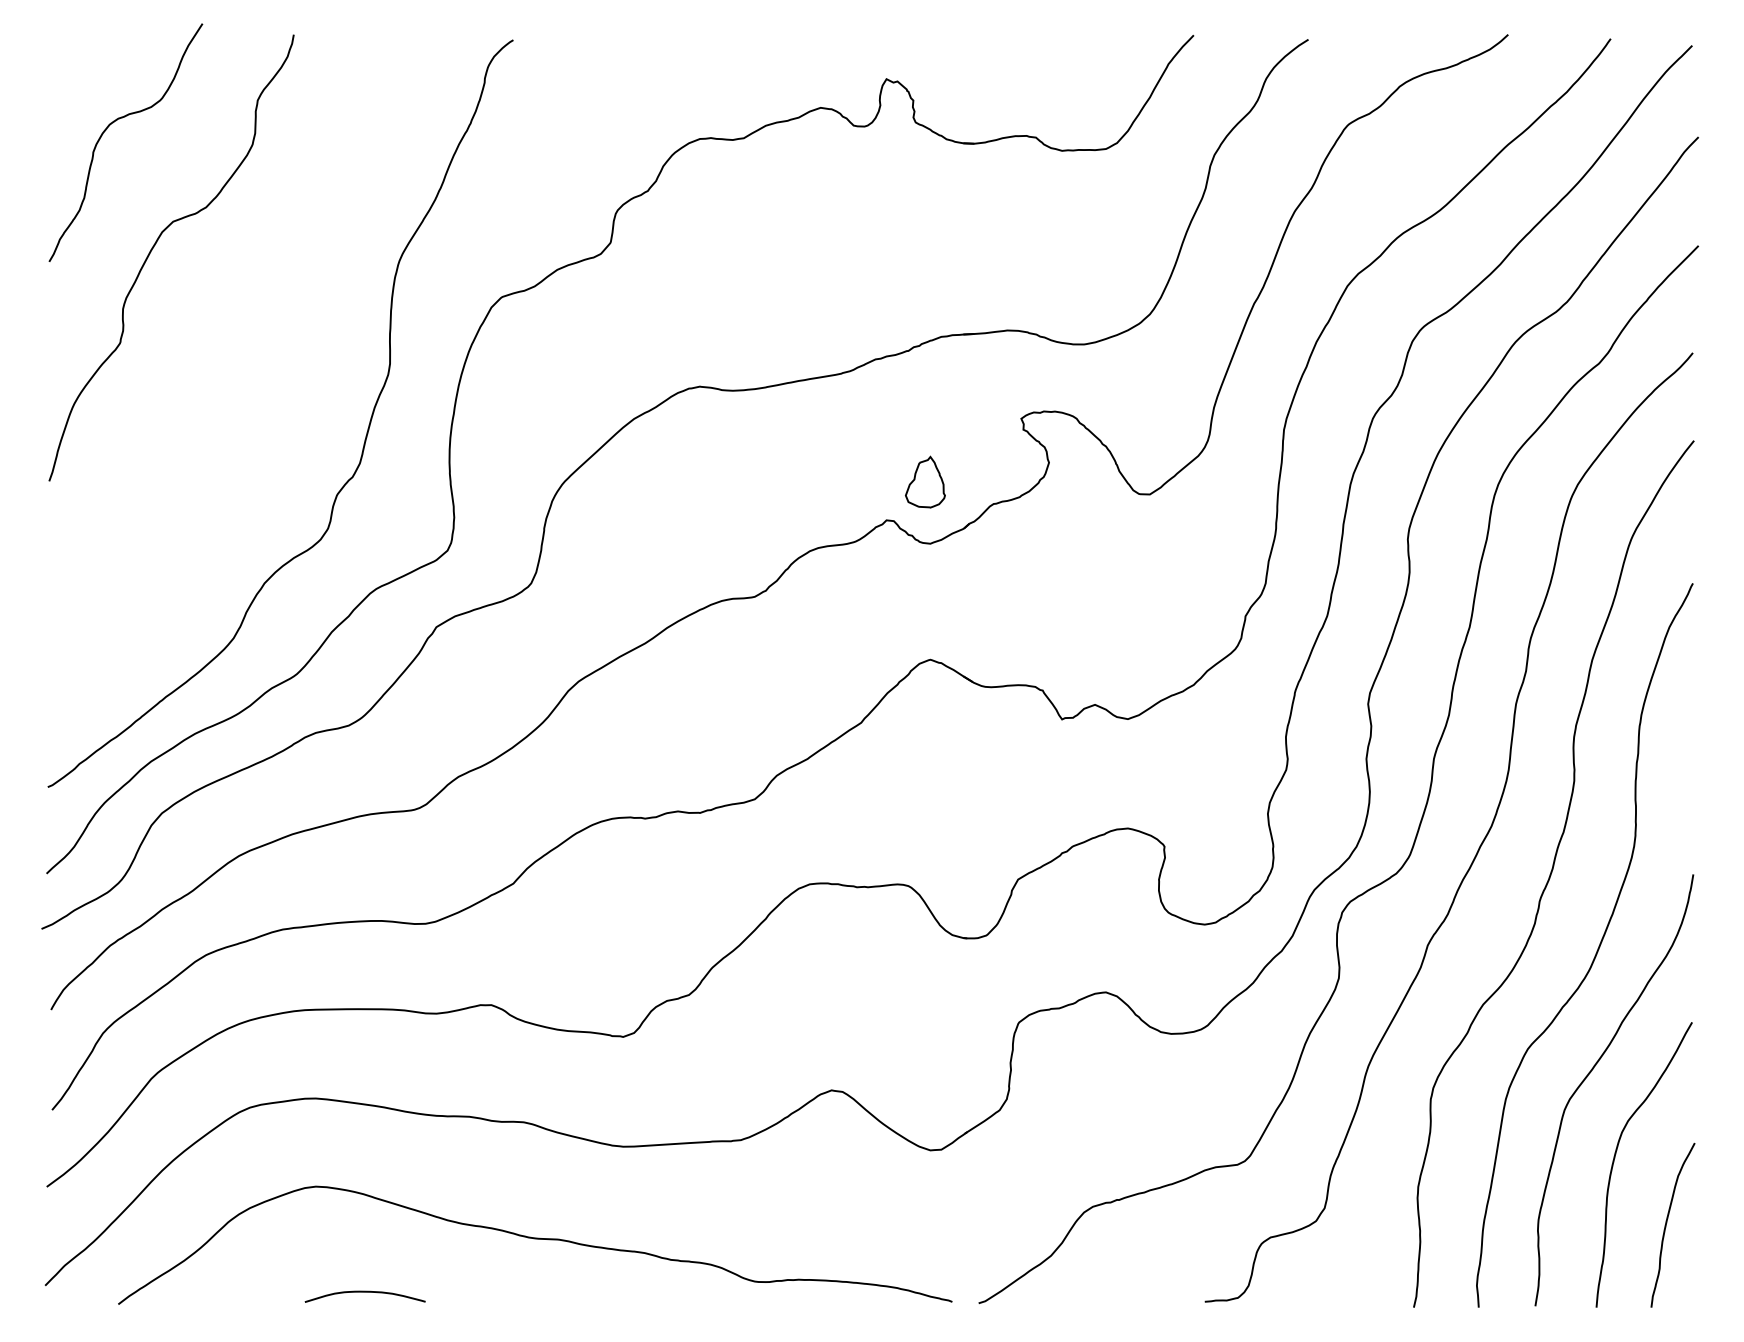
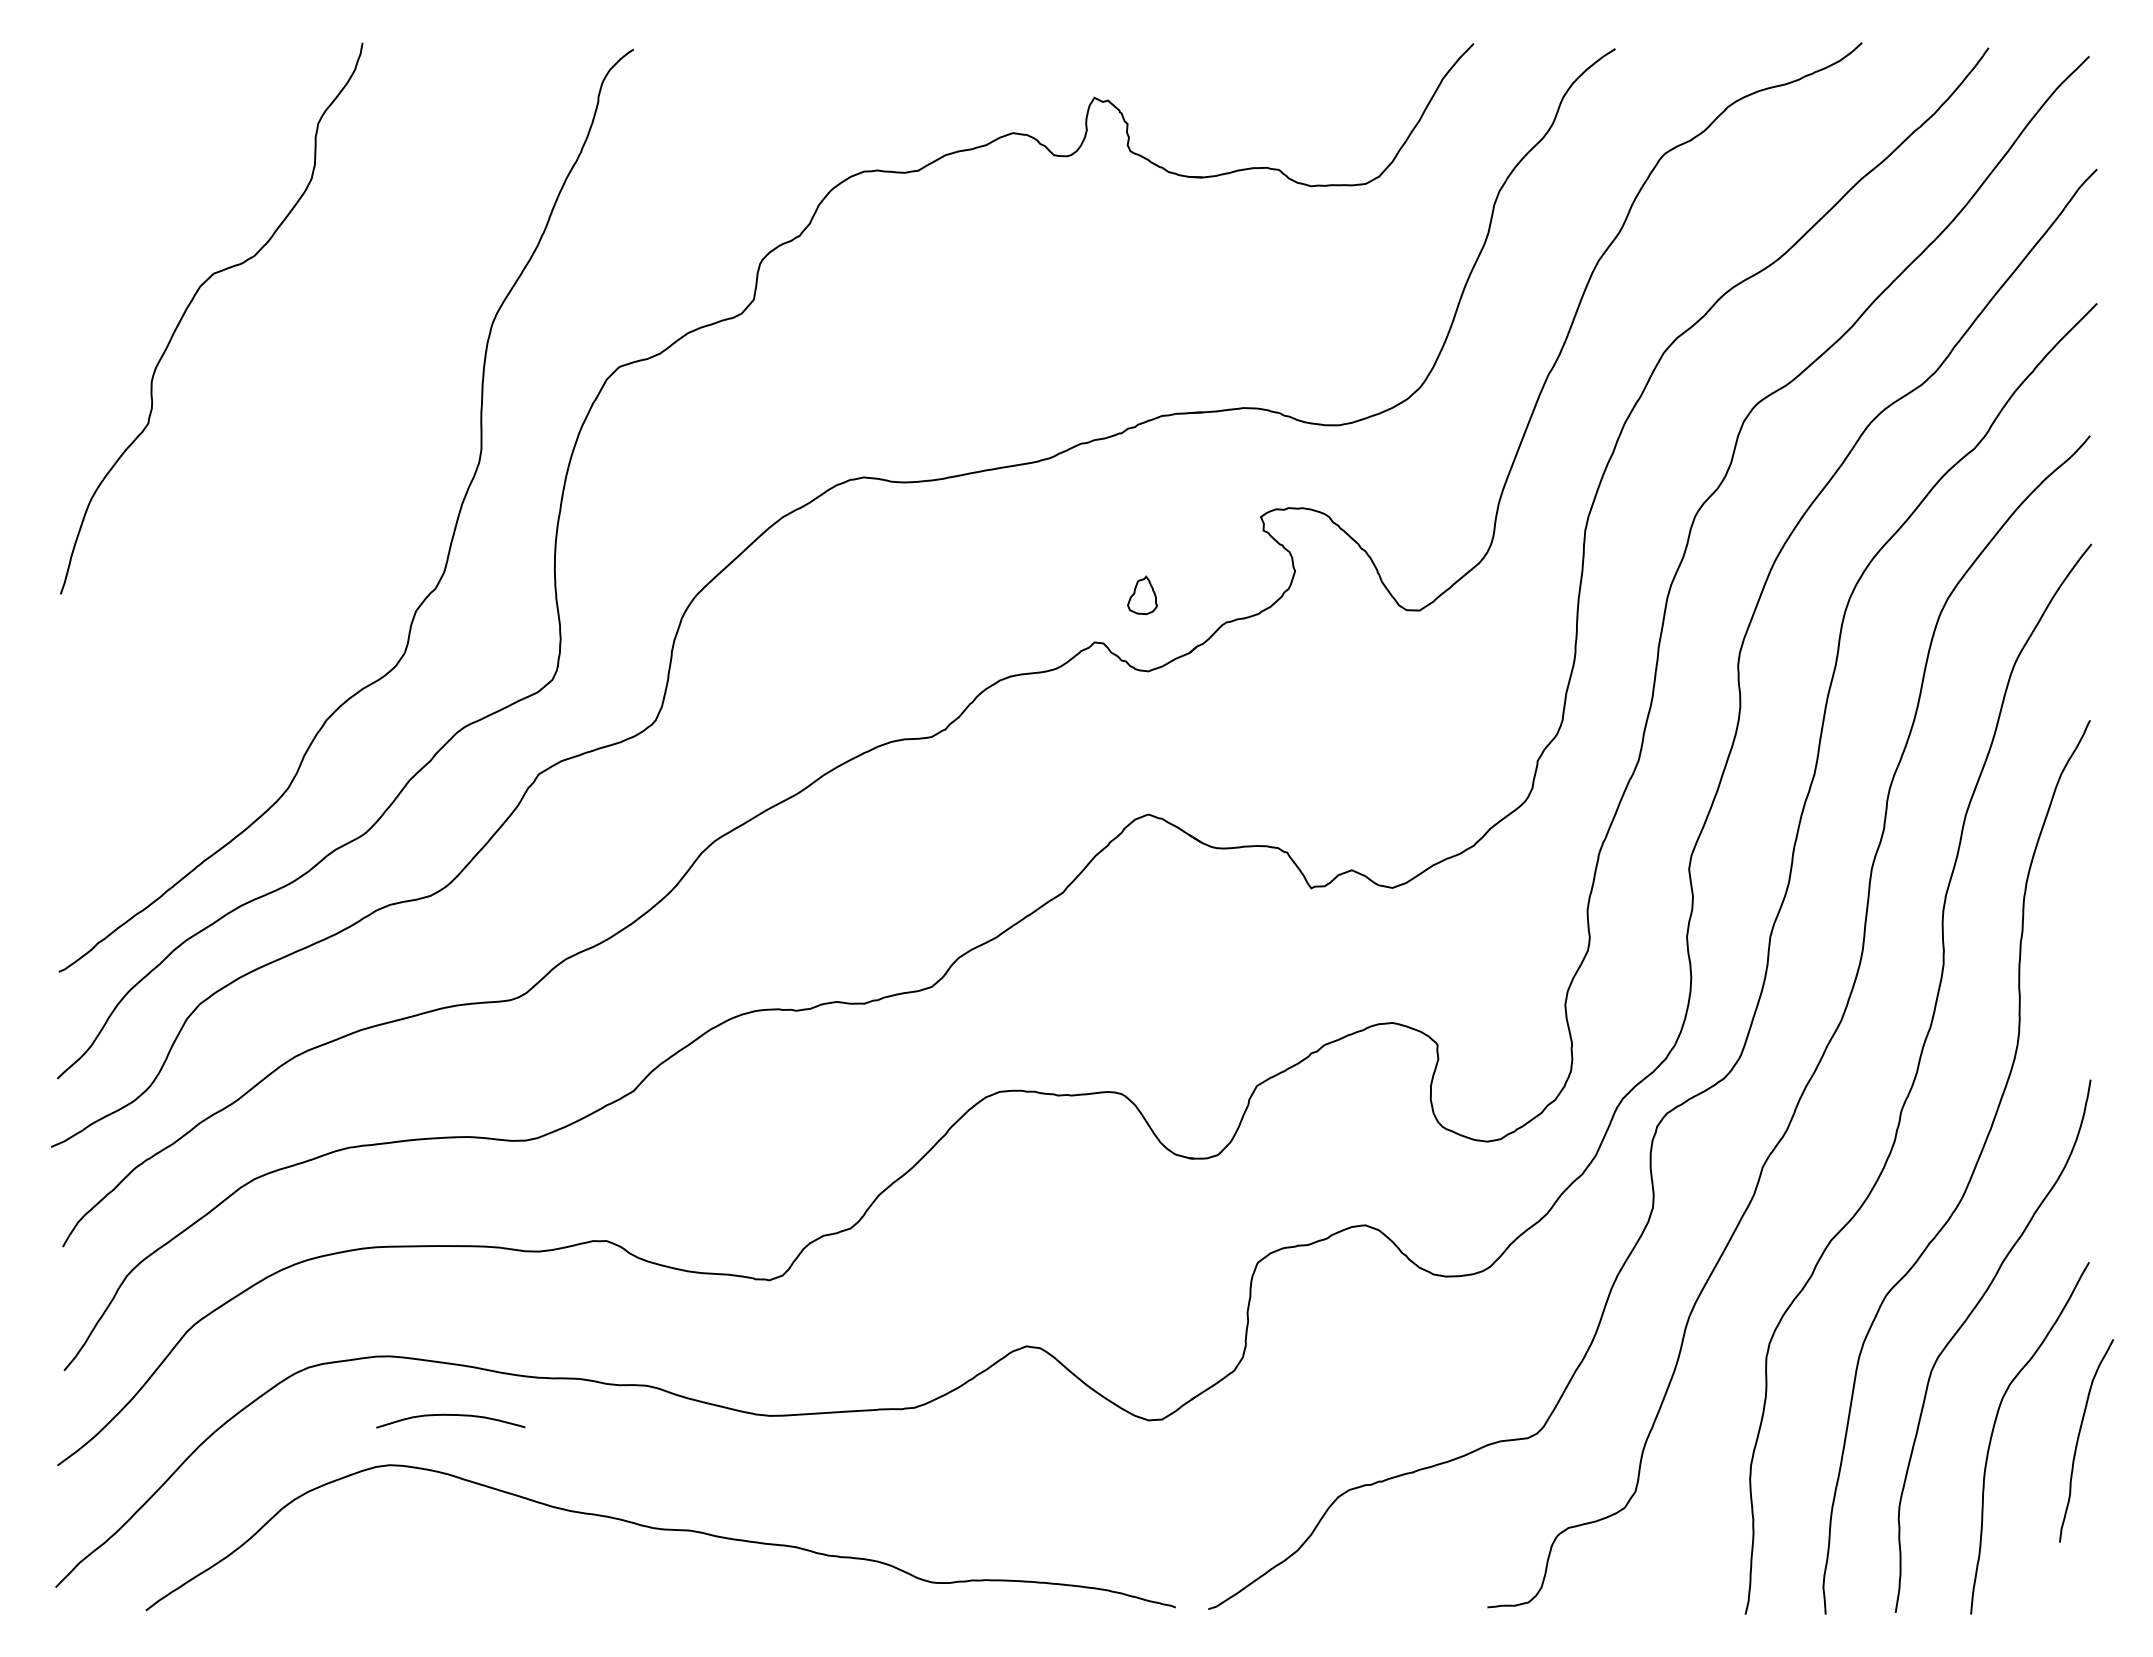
curve: (106, 129) -> (131, 160), removed
part: (925, 482) -> (1142, 595), size x0.6
curve: (1667, 1222) -> (2079, 1437), moved
curve: (365, 1292) -> (450, 1415), moved

